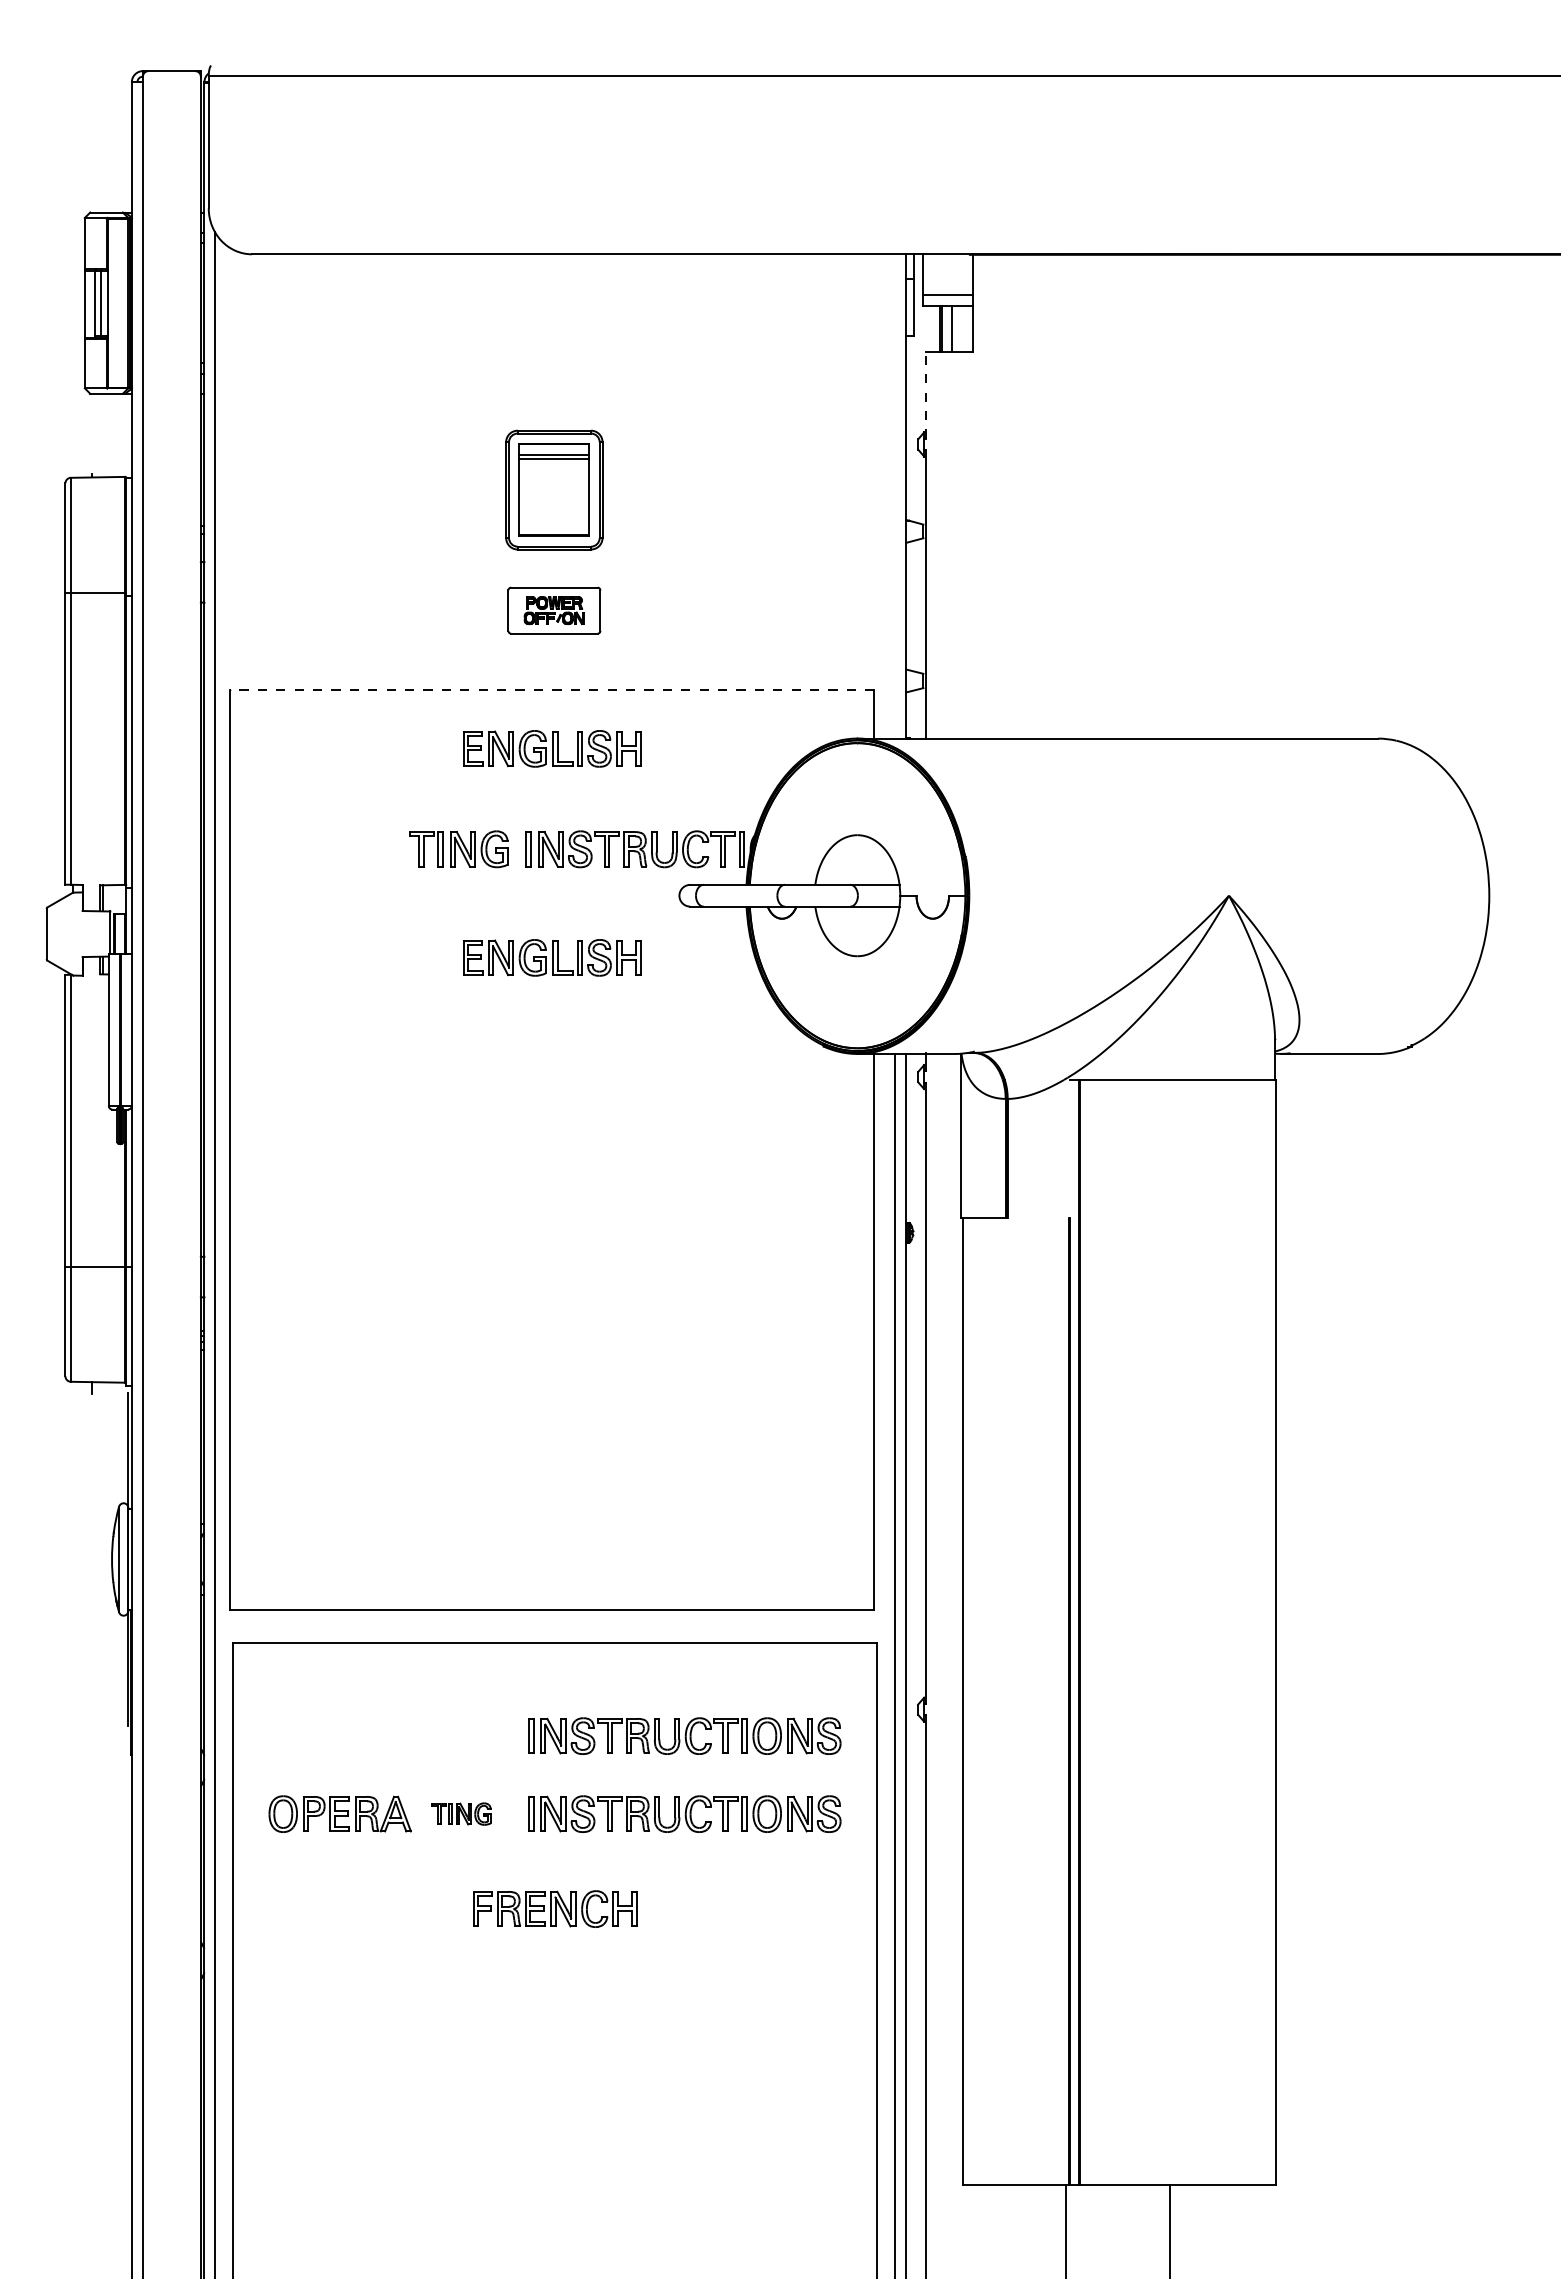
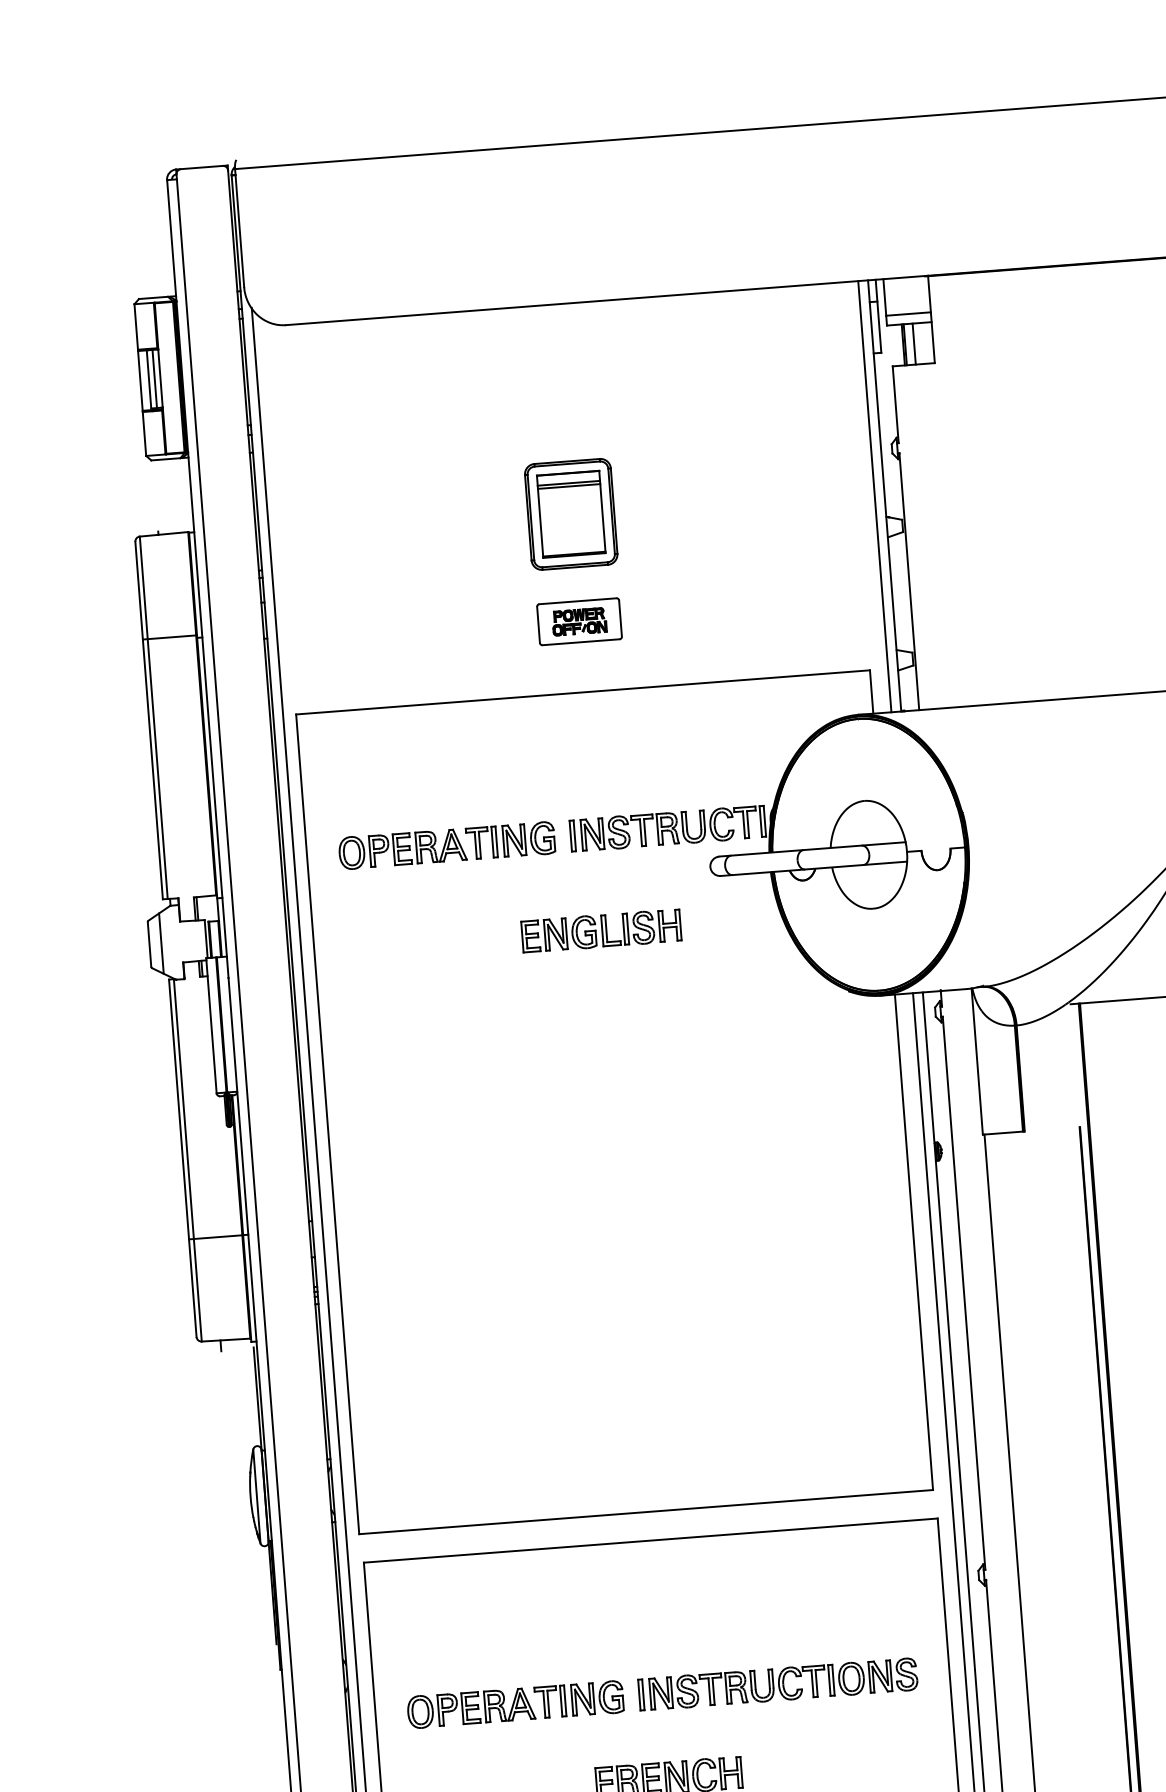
line: (926, 395) -> (896, 404), dashed -> solid
line: (894, 496) -> (874, 496), added
line: (551, 689) -> (582, 692), dashed -> solid
part: (552, 748) -> (587, 744), removed
part: (337, 849) -> (402, 849), added
line: (60, 933) -> (161, 943), added
part: (684, 1735) -> (772, 1614), removed
part: (461, 1813) -> (579, 1699), size x1.67

